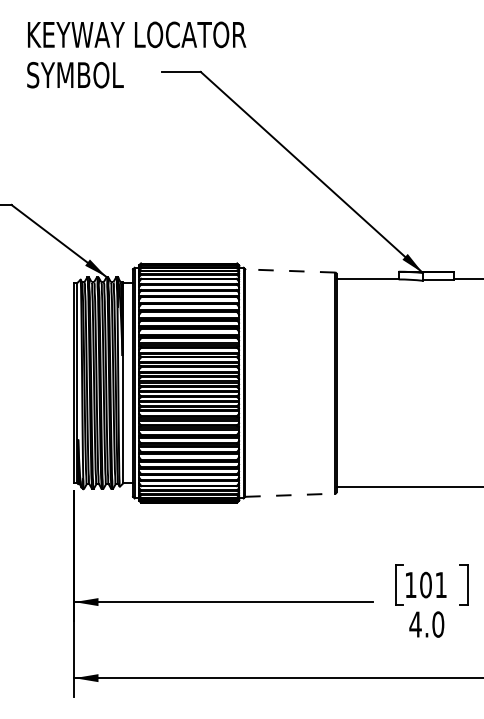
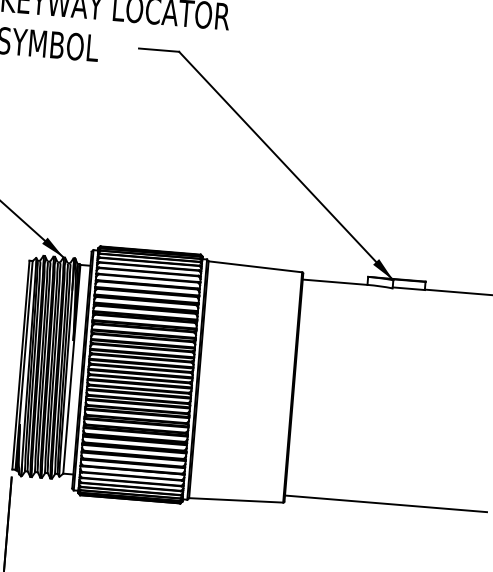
line: (289, 270) -> (254, 266), dashed -> solid
line: (290, 495) -> (236, 500), dashed -> solid

